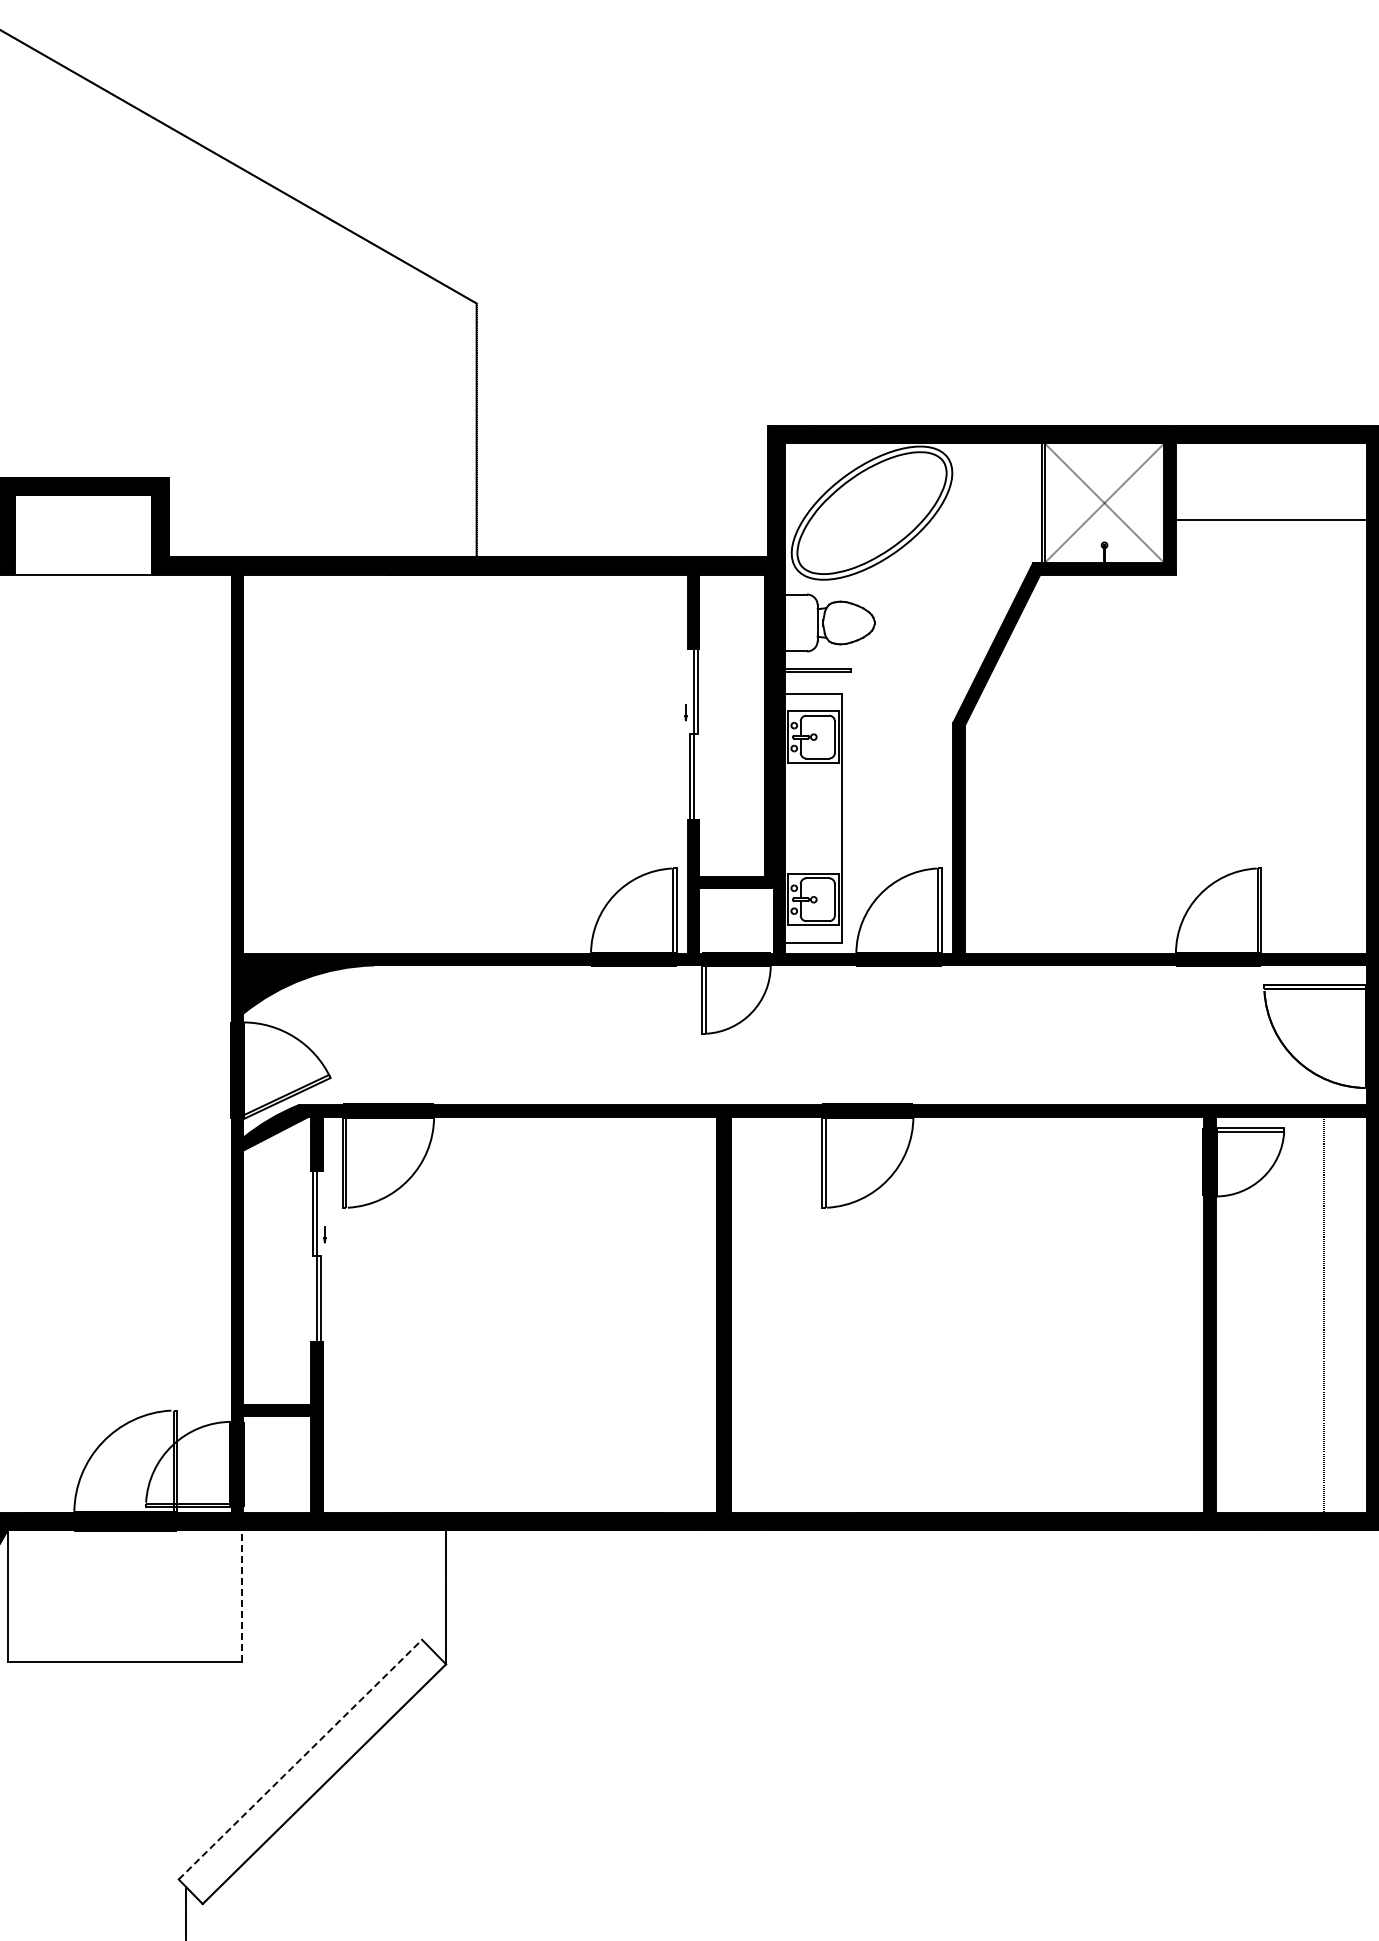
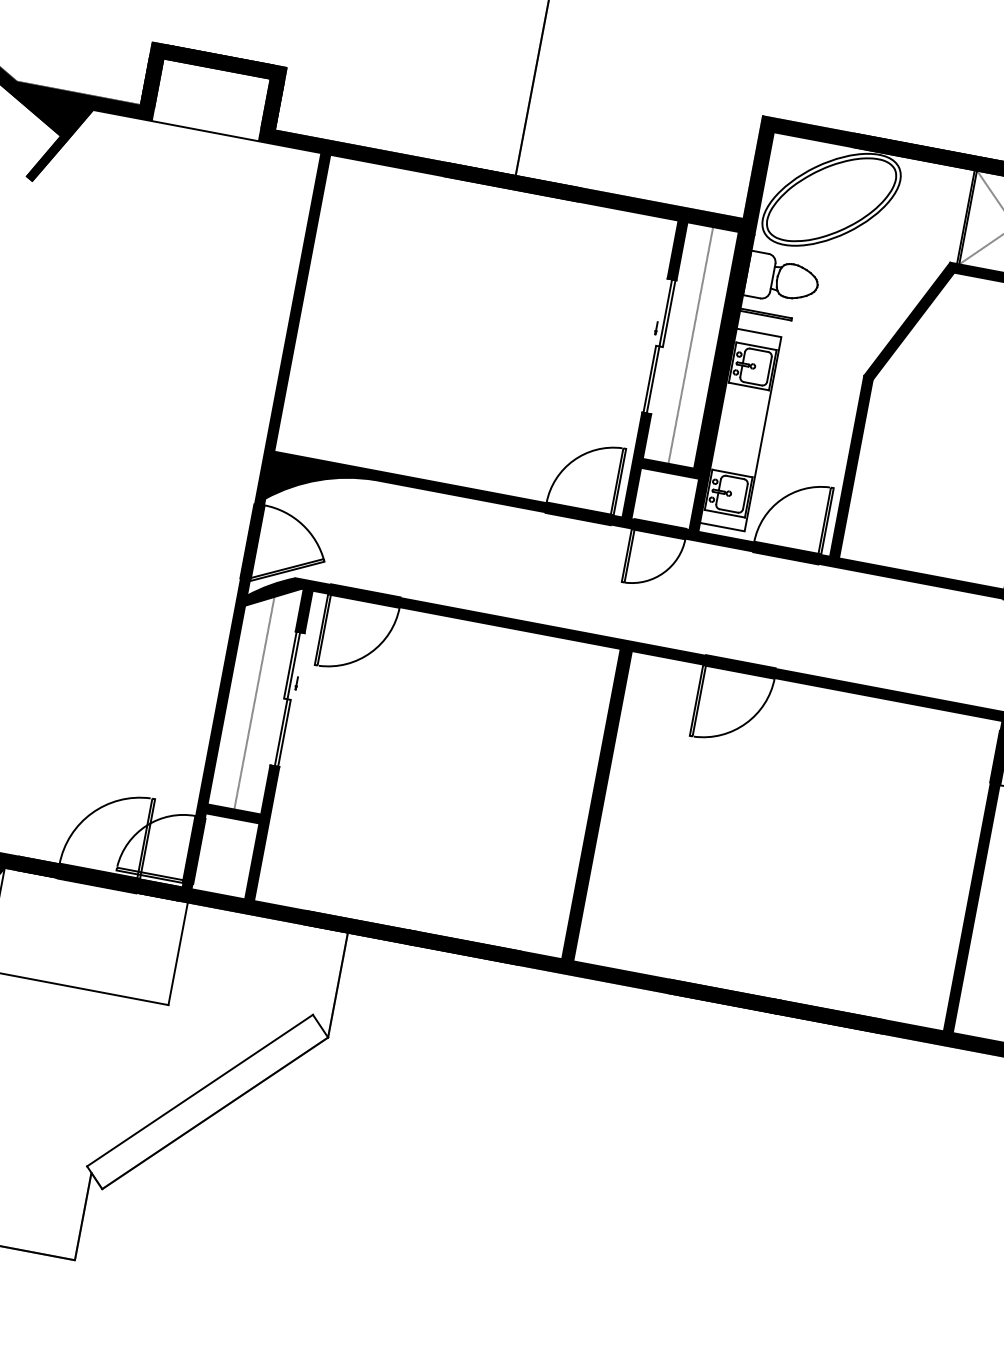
line: (732, 725) -> (691, 345), added
line: (277, 1268) -> (254, 702), added
line: (241, 1595) -> (178, 953), dashed -> solid
line: (300, 1759) -> (200, 1090), dashed -> solid

